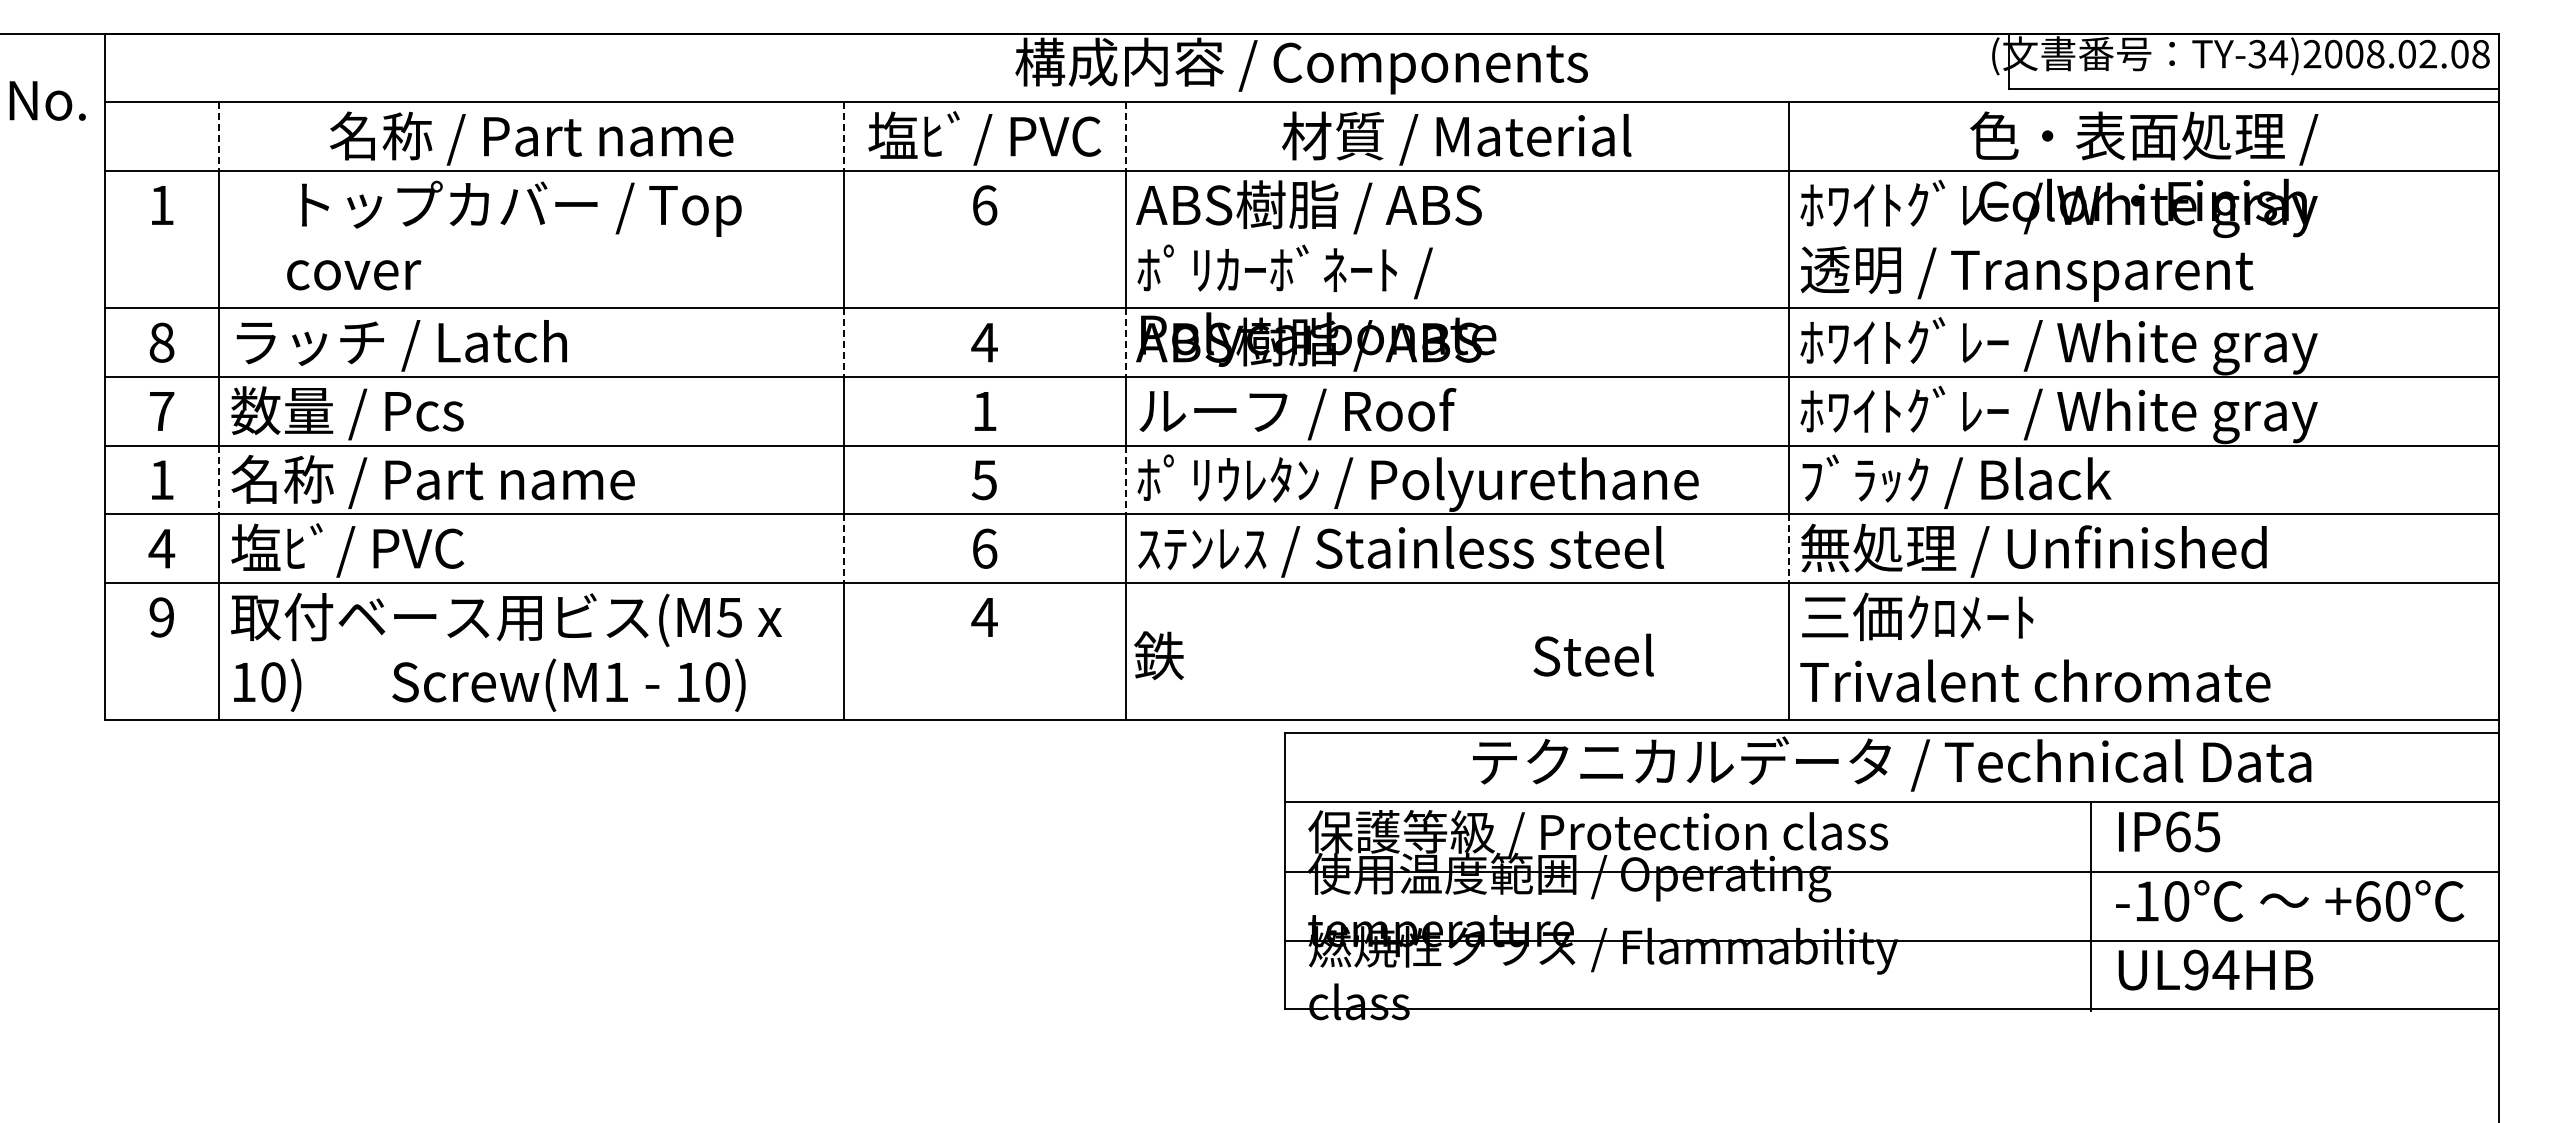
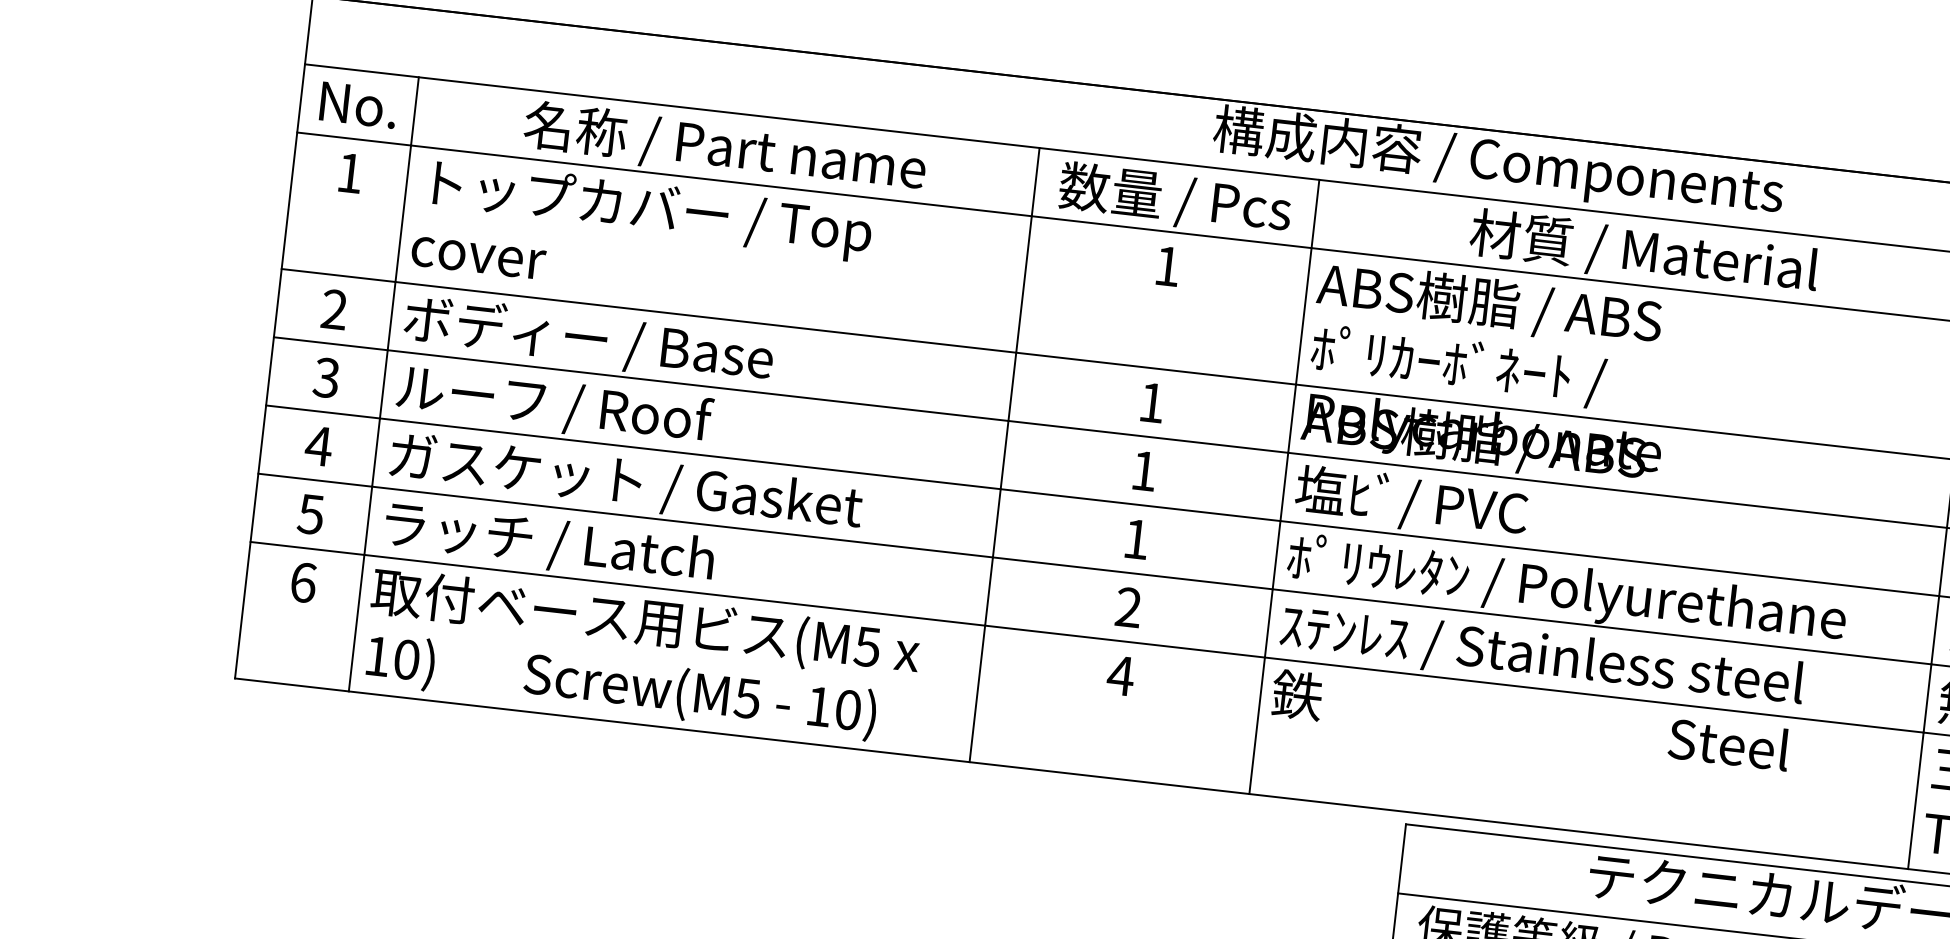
text: (47, 100) -> (358, 104), moved
line: (219, 137) -> (414, 112), dashed -> solid
line: (844, 137) -> (1035, 183), dashed -> solid
line: (1125, 137) -> (1315, 214), dashed -> solid
text: (984, 138) -> (1174, 199), 塩ﾋﾞ/ PVC -> 数量 / Pcs
text: (985, 205) -> (1168, 266), 6 -> 1
text: (514, 235) -> (642, 236), moved
text: (161, 342) -> (334, 309), 8 -> 2
text: (984, 342) -> (1151, 402), 4 -> 1
line: (844, 343) -> (1012, 387), dashed -> solid
line: (1125, 343) -> (1291, 419), dashed -> solid
text: (417, 344) -> (588, 340), ラッチ / Latch -> ボディー / Base
text: (161, 411) -> (326, 377), 7 -> 3
text: (1296, 412) -> (1453, 507), ルーフ / Roof -> 塩ﾋﾞ/ PVC
text: (390, 413) -> (553, 405), 数量 / Pcs -> ルーフ / Roof
text: (161, 479) -> (318, 445), 1 -> 4
line: (219, 480) -> (376, 453), dashed -> solid
text: (983, 480) -> (1135, 539), 5 -> 1
line: (1125, 480) -> (1276, 555), dashed -> solid
text: (469, 481) -> (624, 482), 名称 / Part name -> ガスケット / Gasket
text: (161, 548) -> (310, 514), 4 -> 5
text: (984, 548) -> (1128, 607), 6 -> 2
line: (844, 549) -> (989, 592), dashed -> solid
line: (1788, 549) -> (1927, 699), dashed -> solid
text: (398, 550) -> (546, 542), 塩ﾋﾞ/ PVC -> ラッチ / Latch
text: (161, 617) -> (303, 582), 9 -> 6
text: (1393, 655) -> (1530, 721), moved
text: (615, 682) -> (746, 698), Screw(M1 -> Screw(M5

